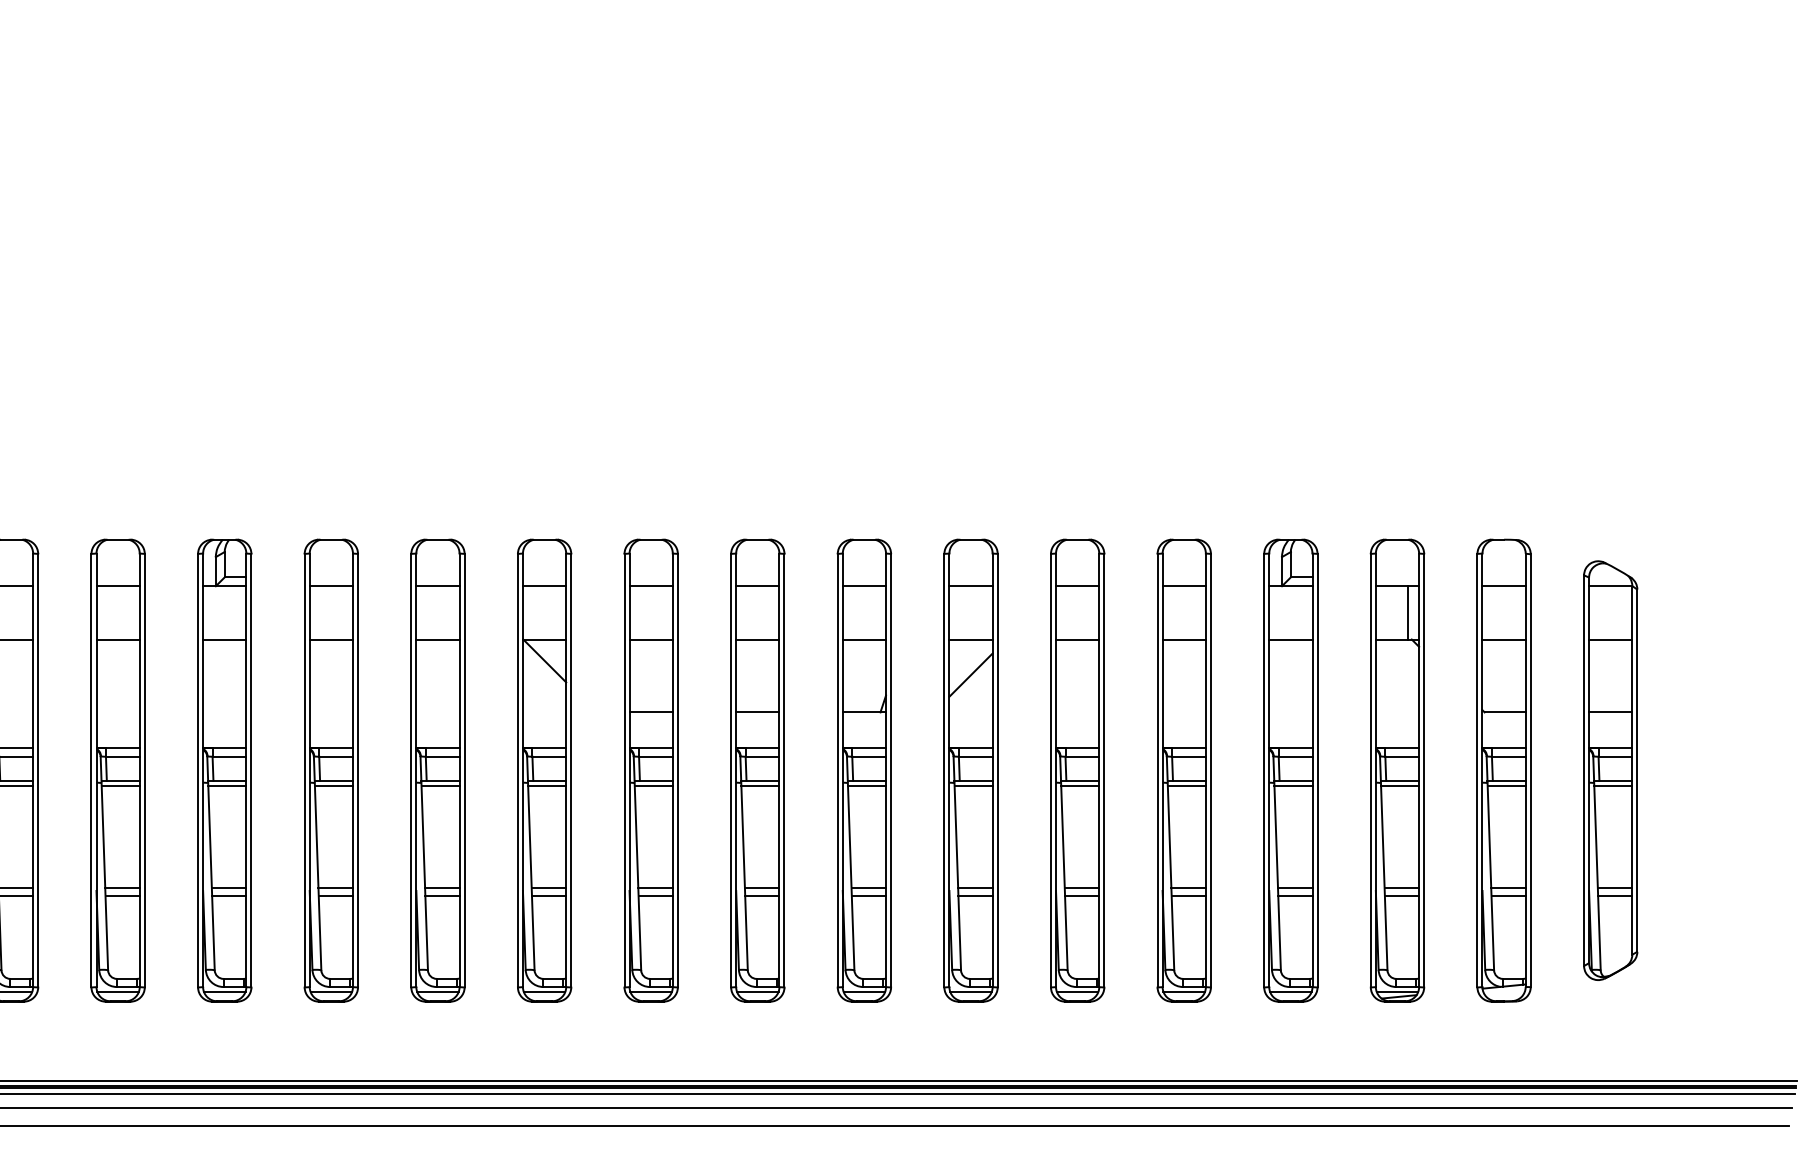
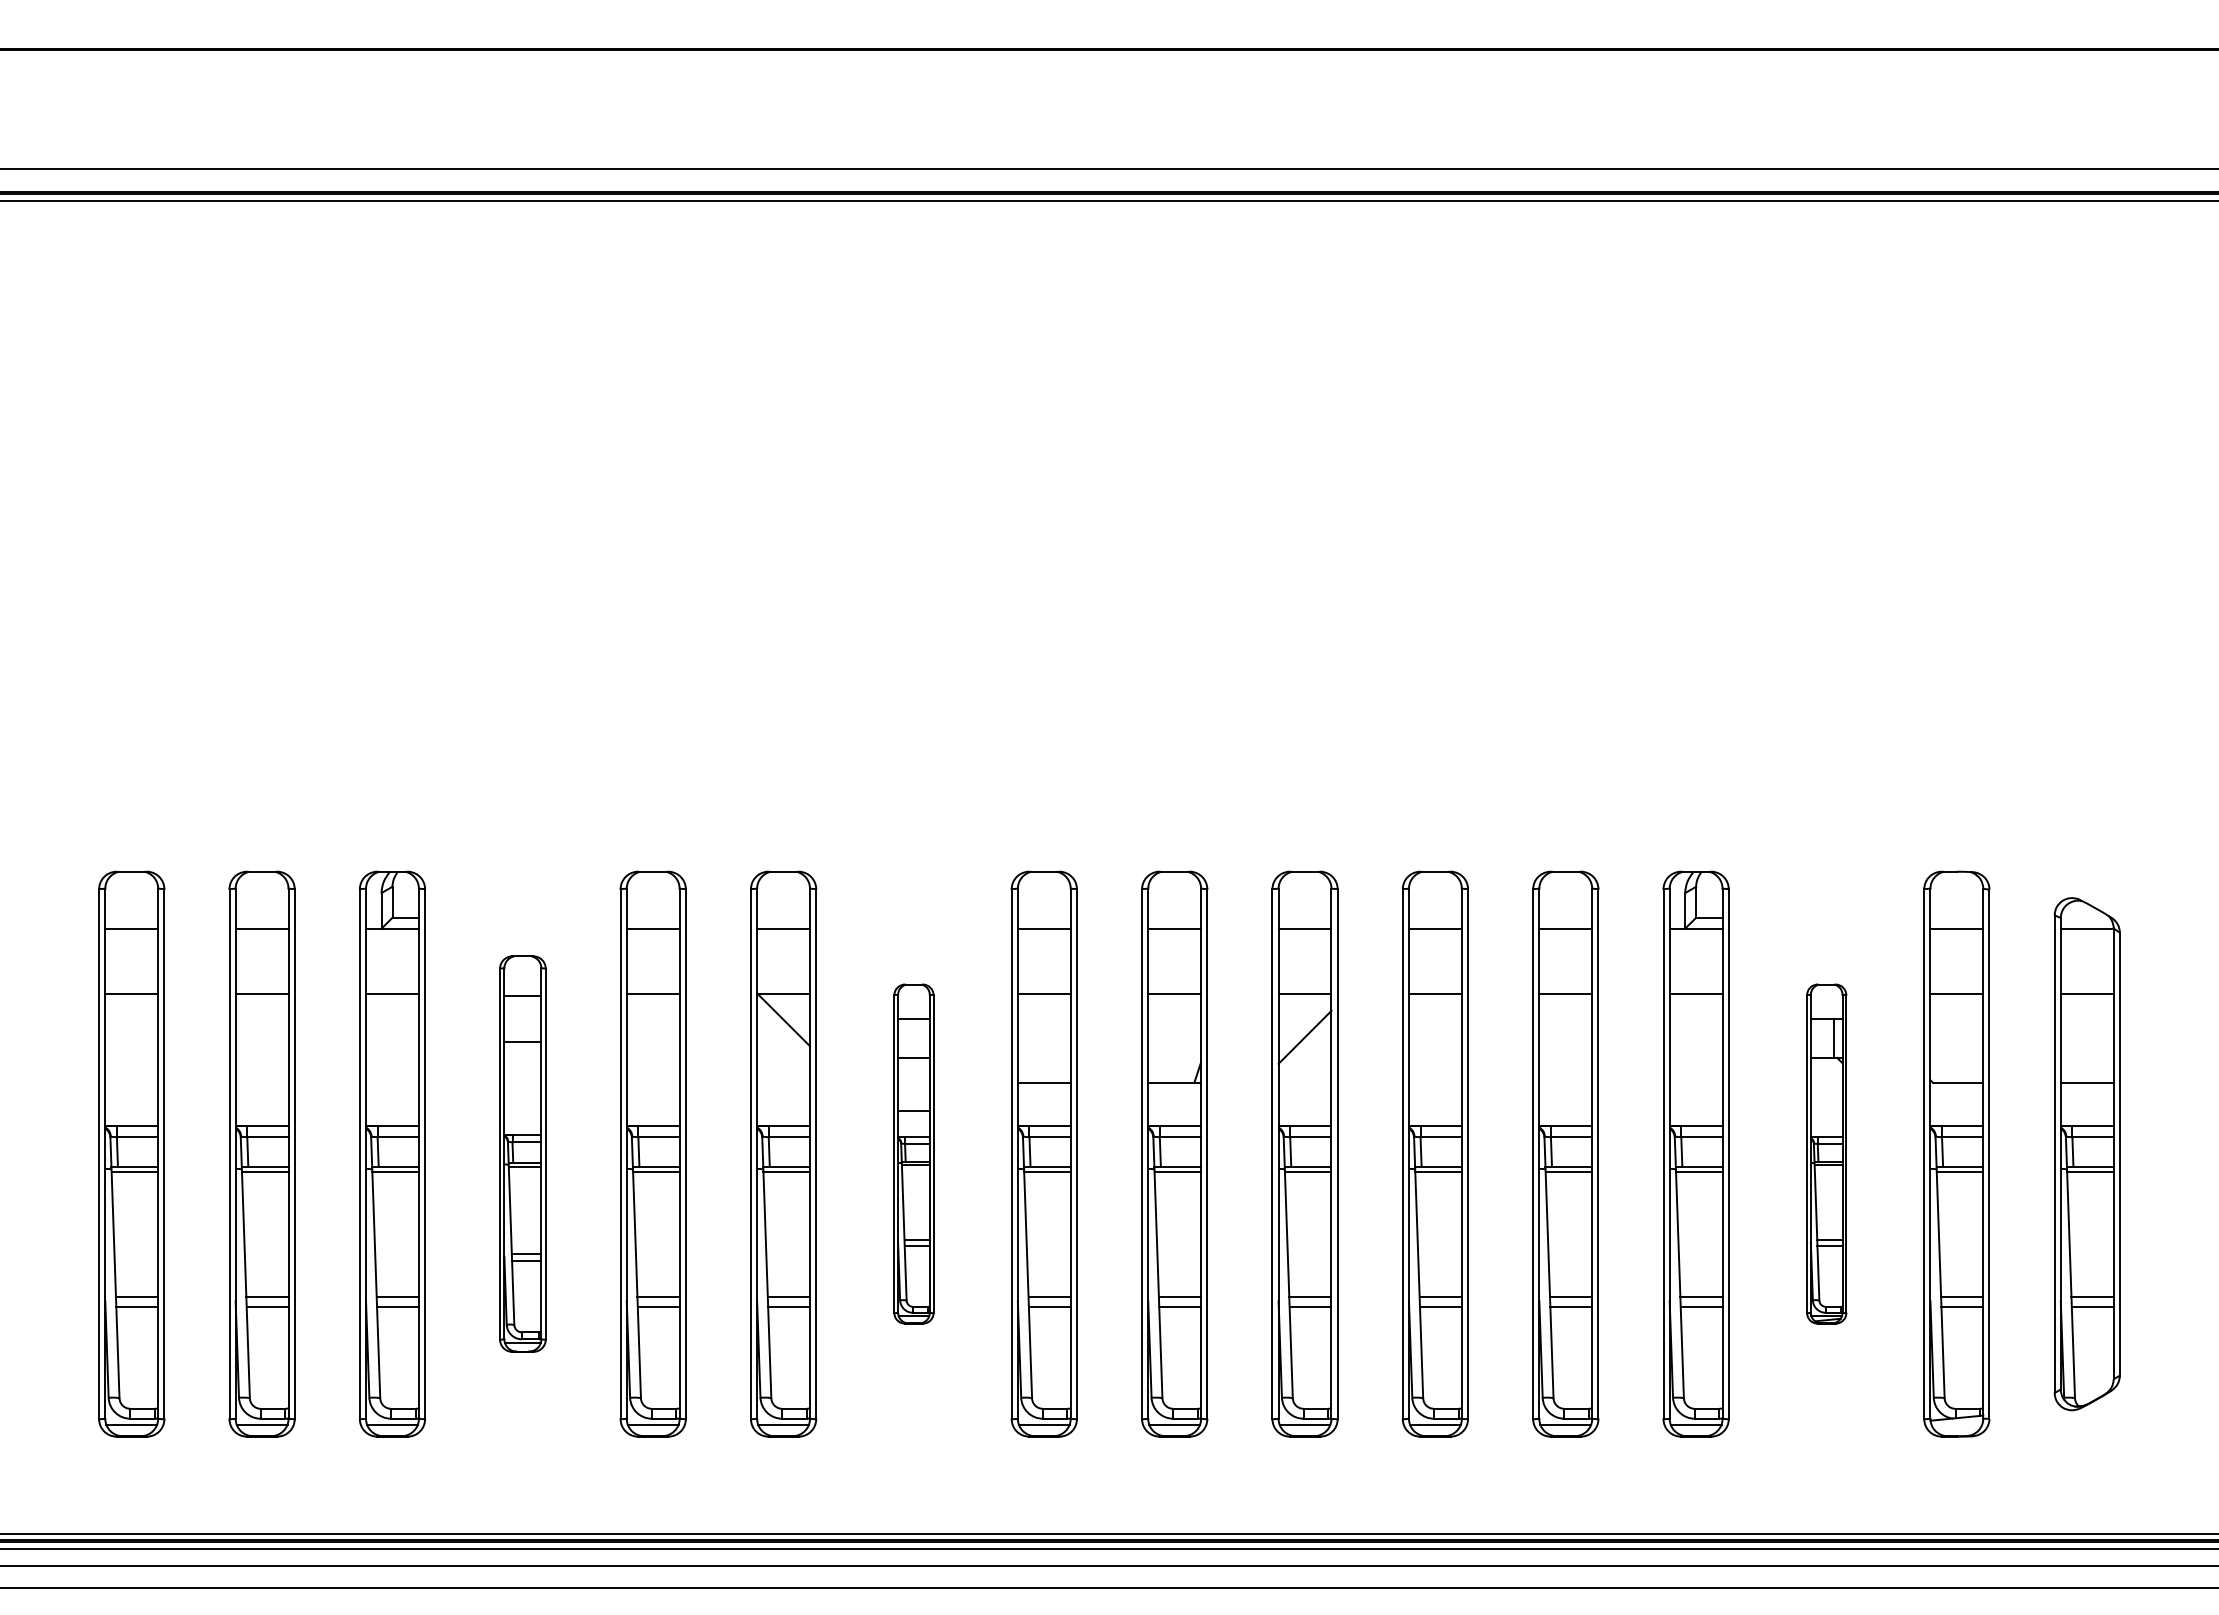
part: (331, 770) -> (522, 1153), size x0.7
part: (650, 770) -> (913, 1153), size x0.6
part: (1397, 770) -> (1826, 1153), size x0.6

